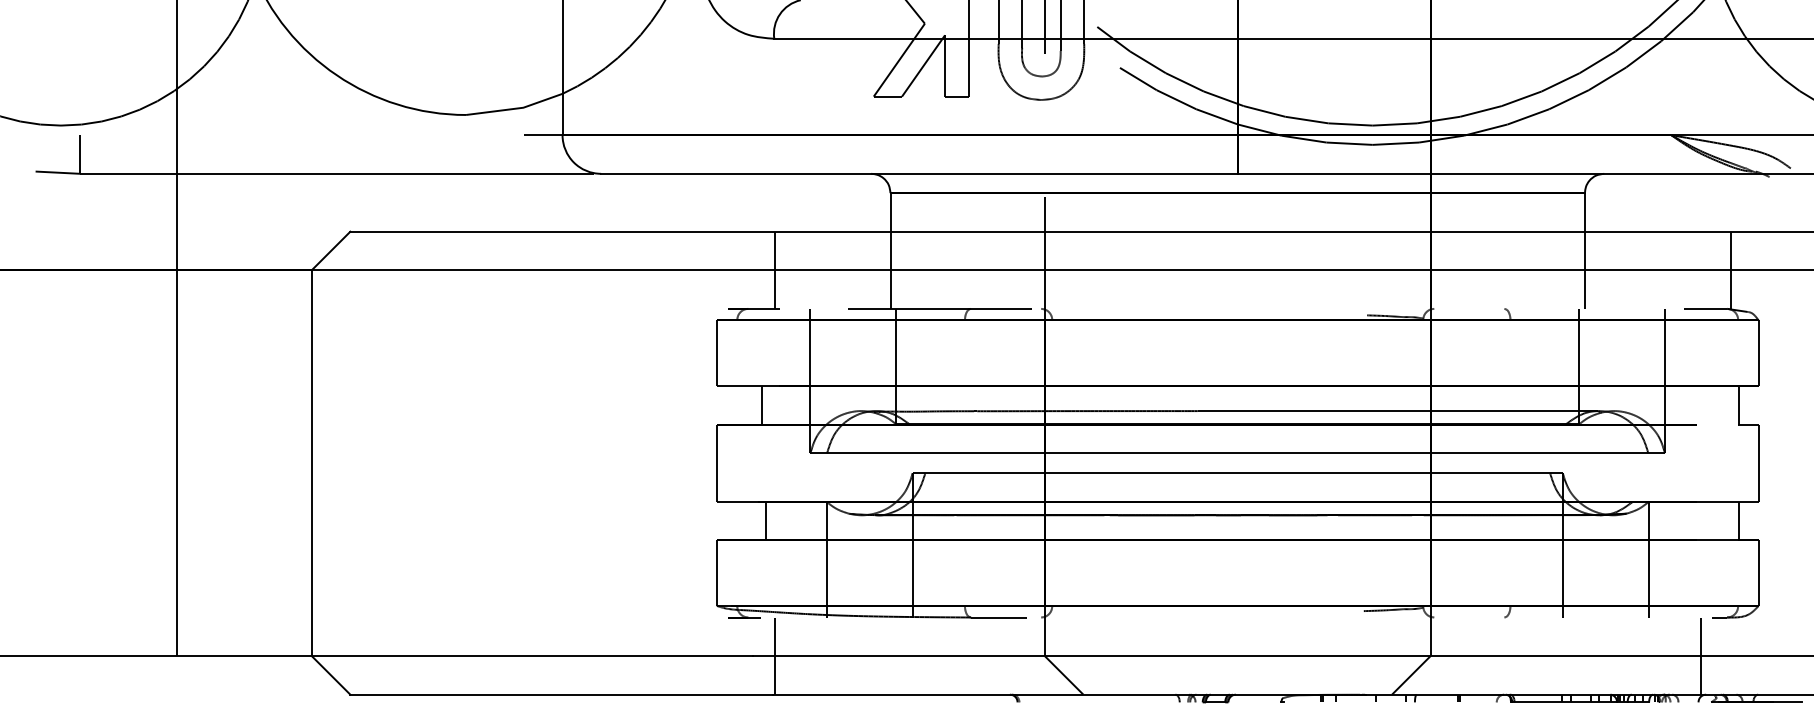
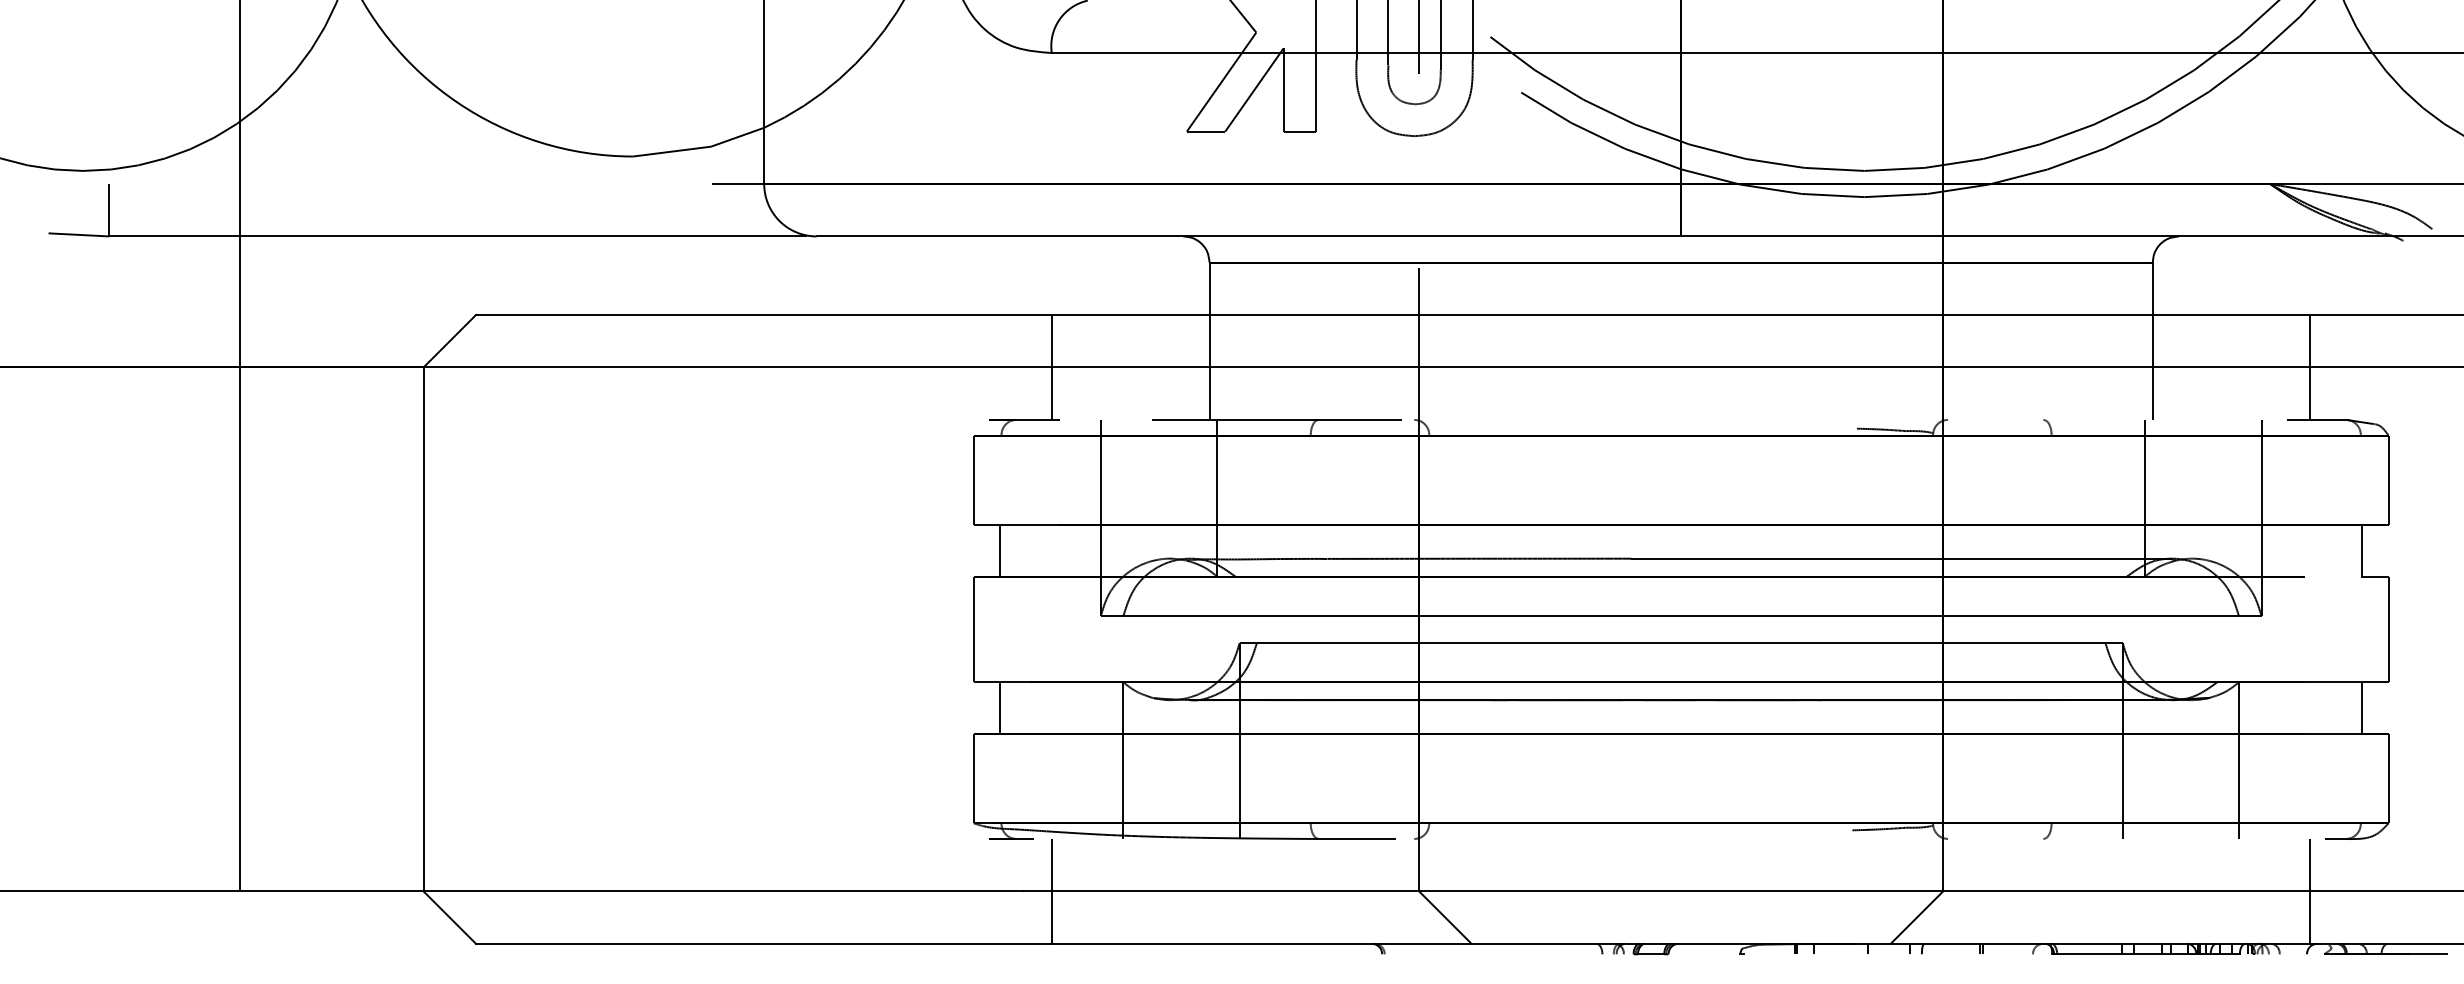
line: (1730, 270) -> (2309, 367), moved
line: (761, 405) -> (999, 550), moved
line: (765, 520) -> (999, 707), moved

